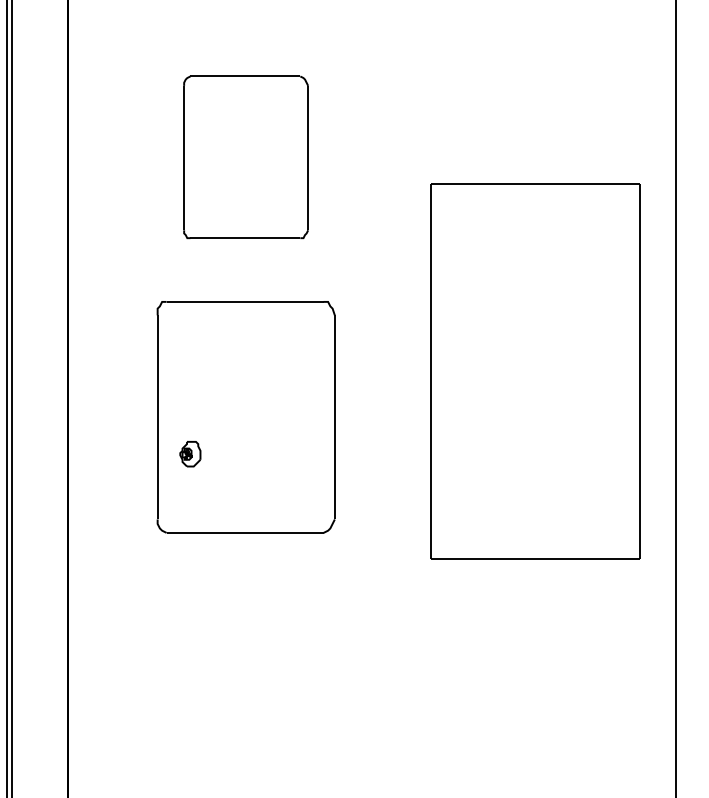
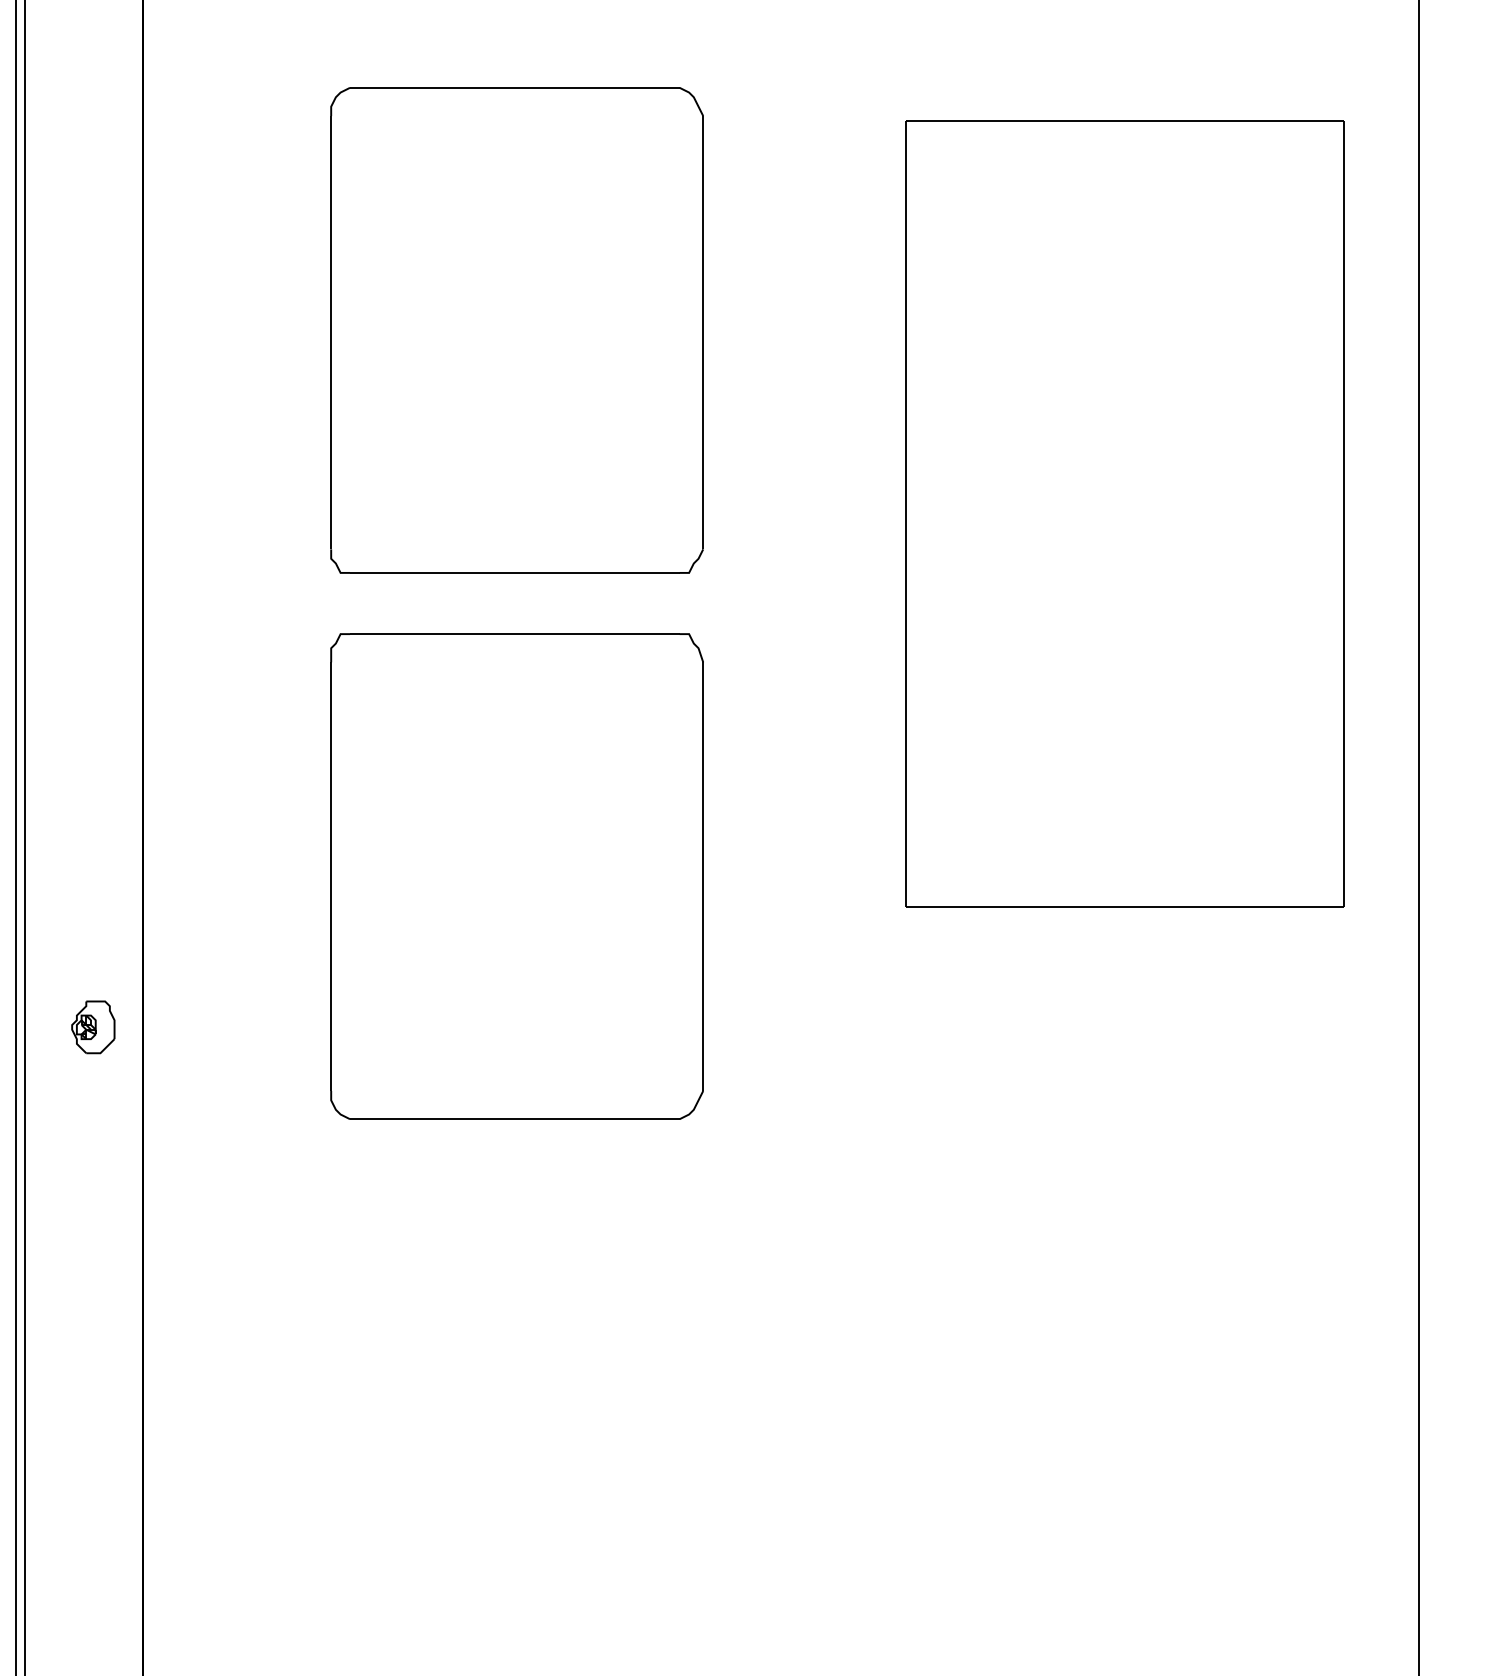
part: (245, 157) -> (515, 330), size x1.43
part: (535, 371) -> (1124, 513), moved
part: (190, 454) -> (93, 1028), moved

